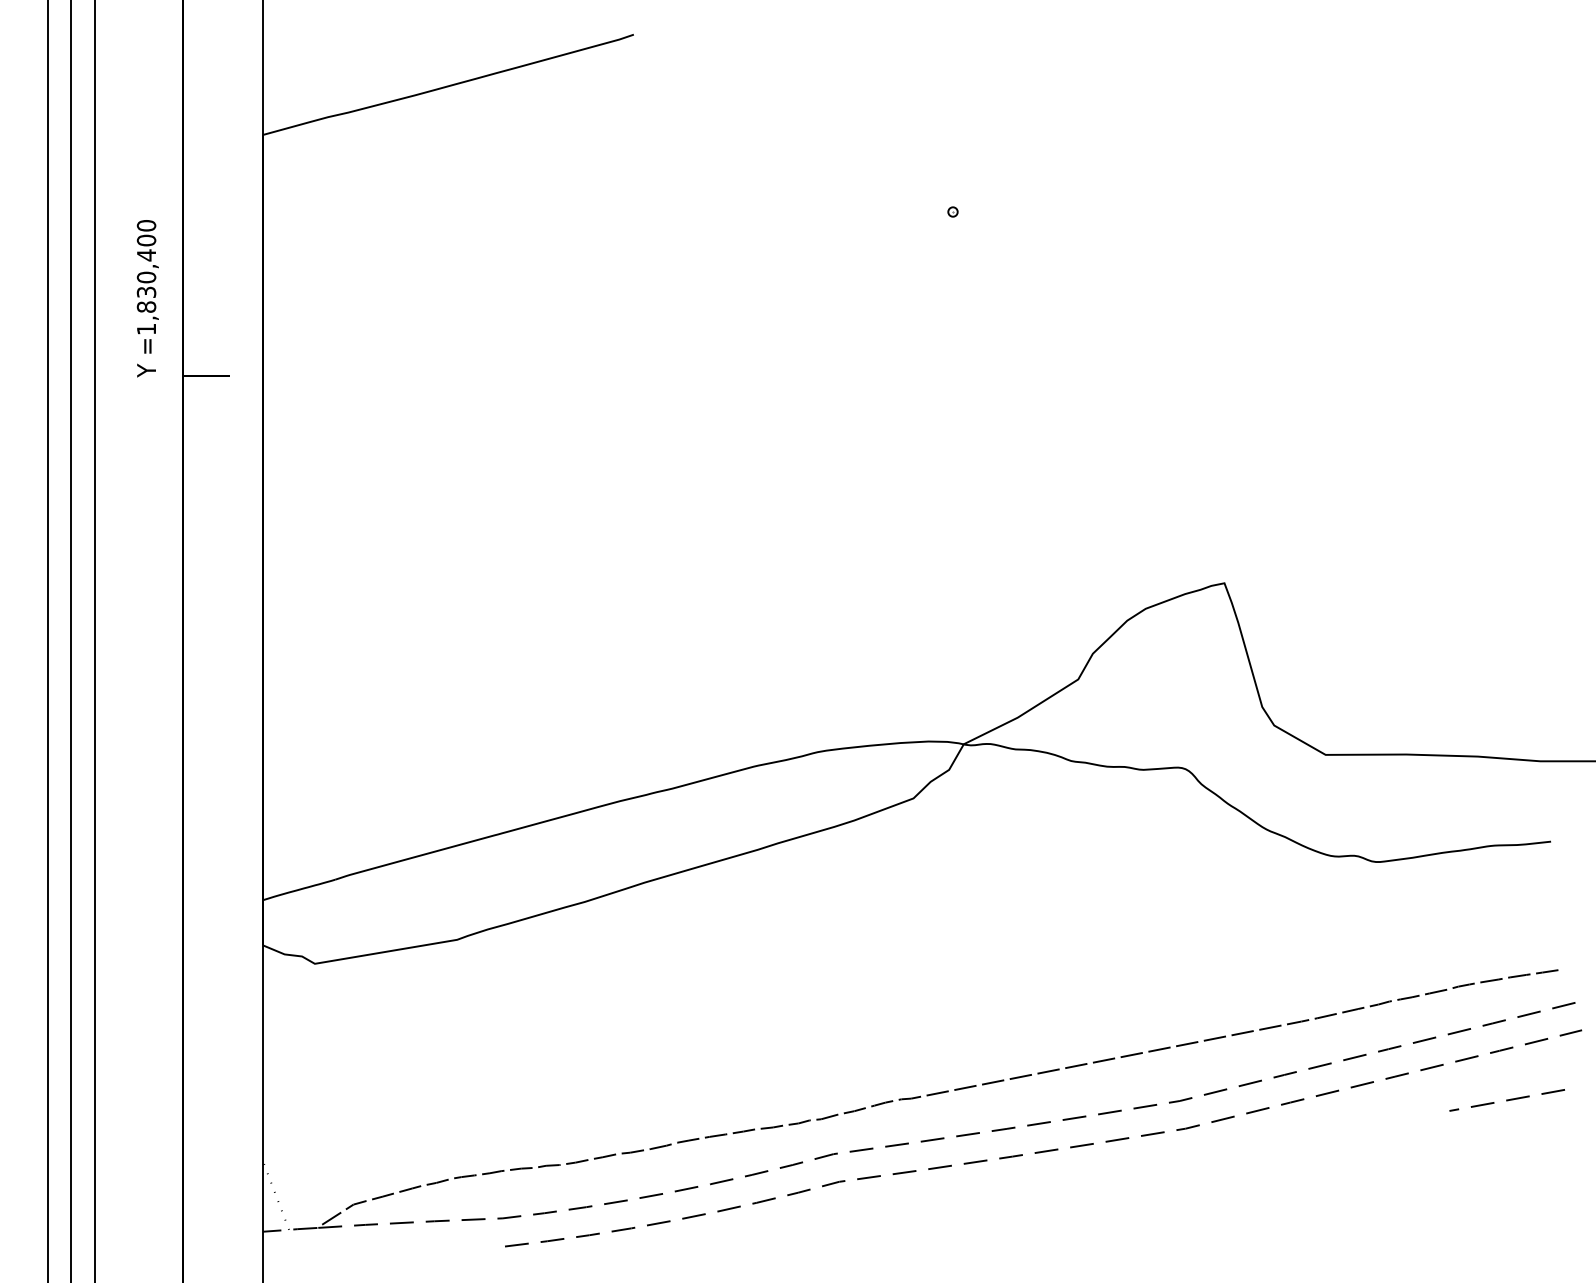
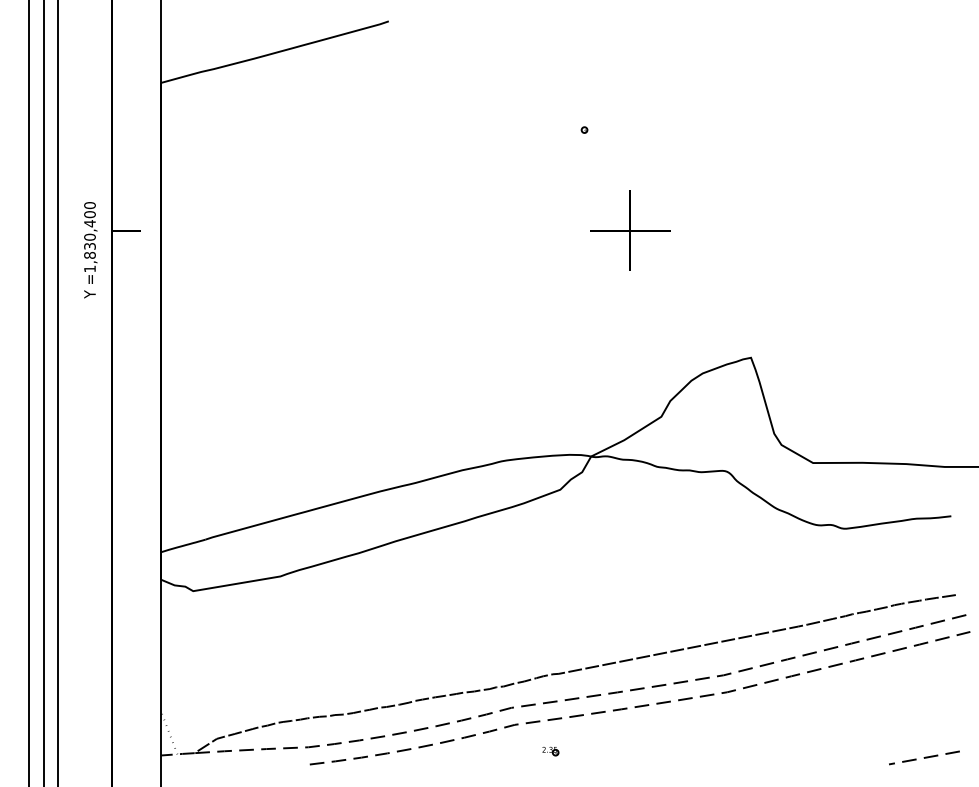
text: (147, 299) -> (90, 250), moved
part: (1027, 375) -> (630, 230), added
line: (1507, 1099) -> (924, 757), moved
part: (897, 1225) -> (550, 751), added

